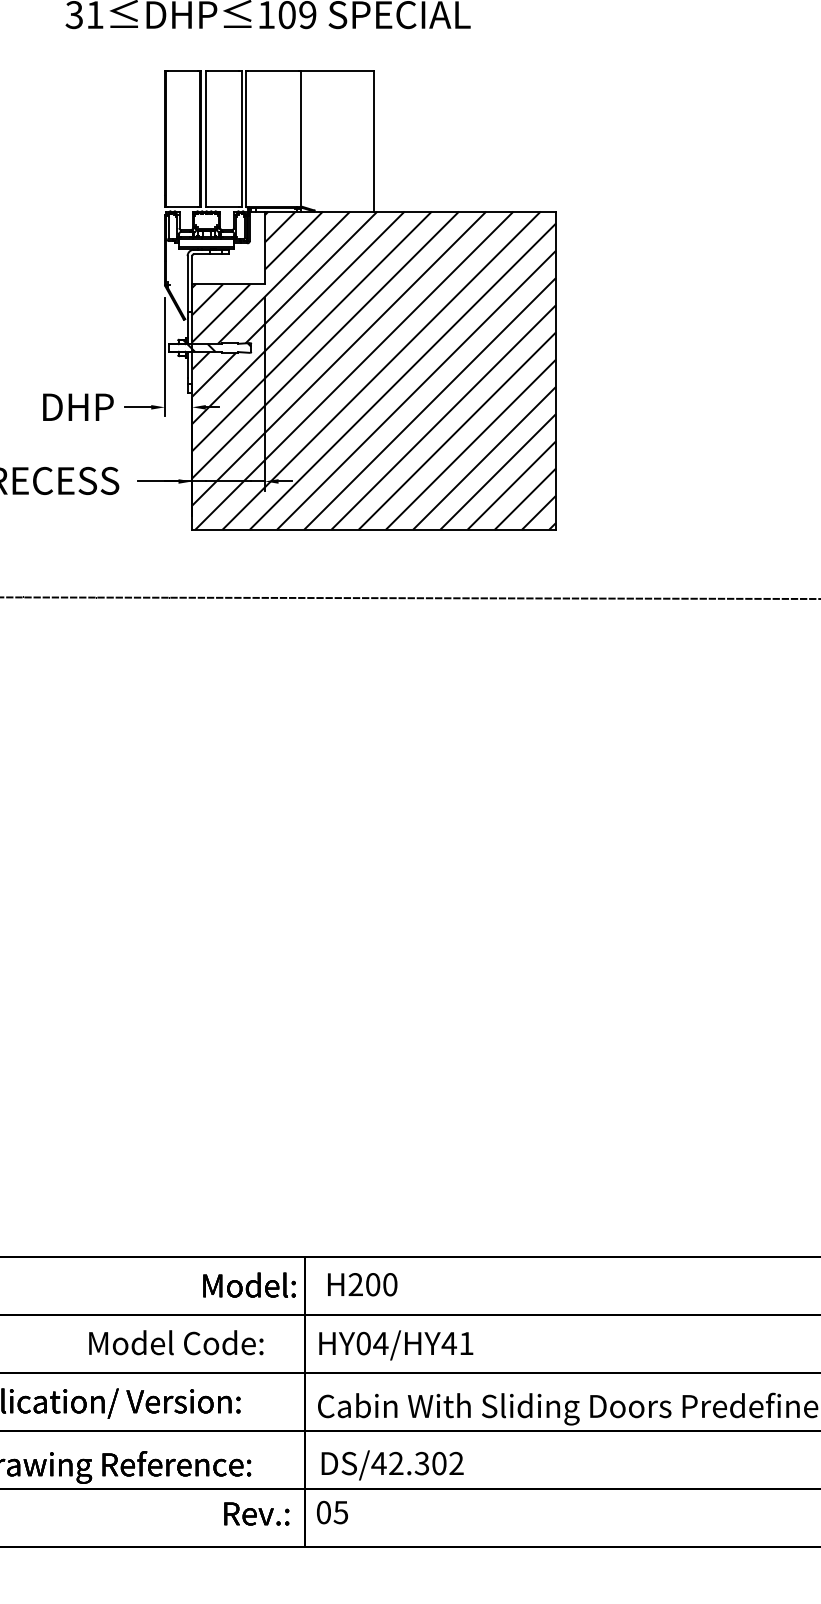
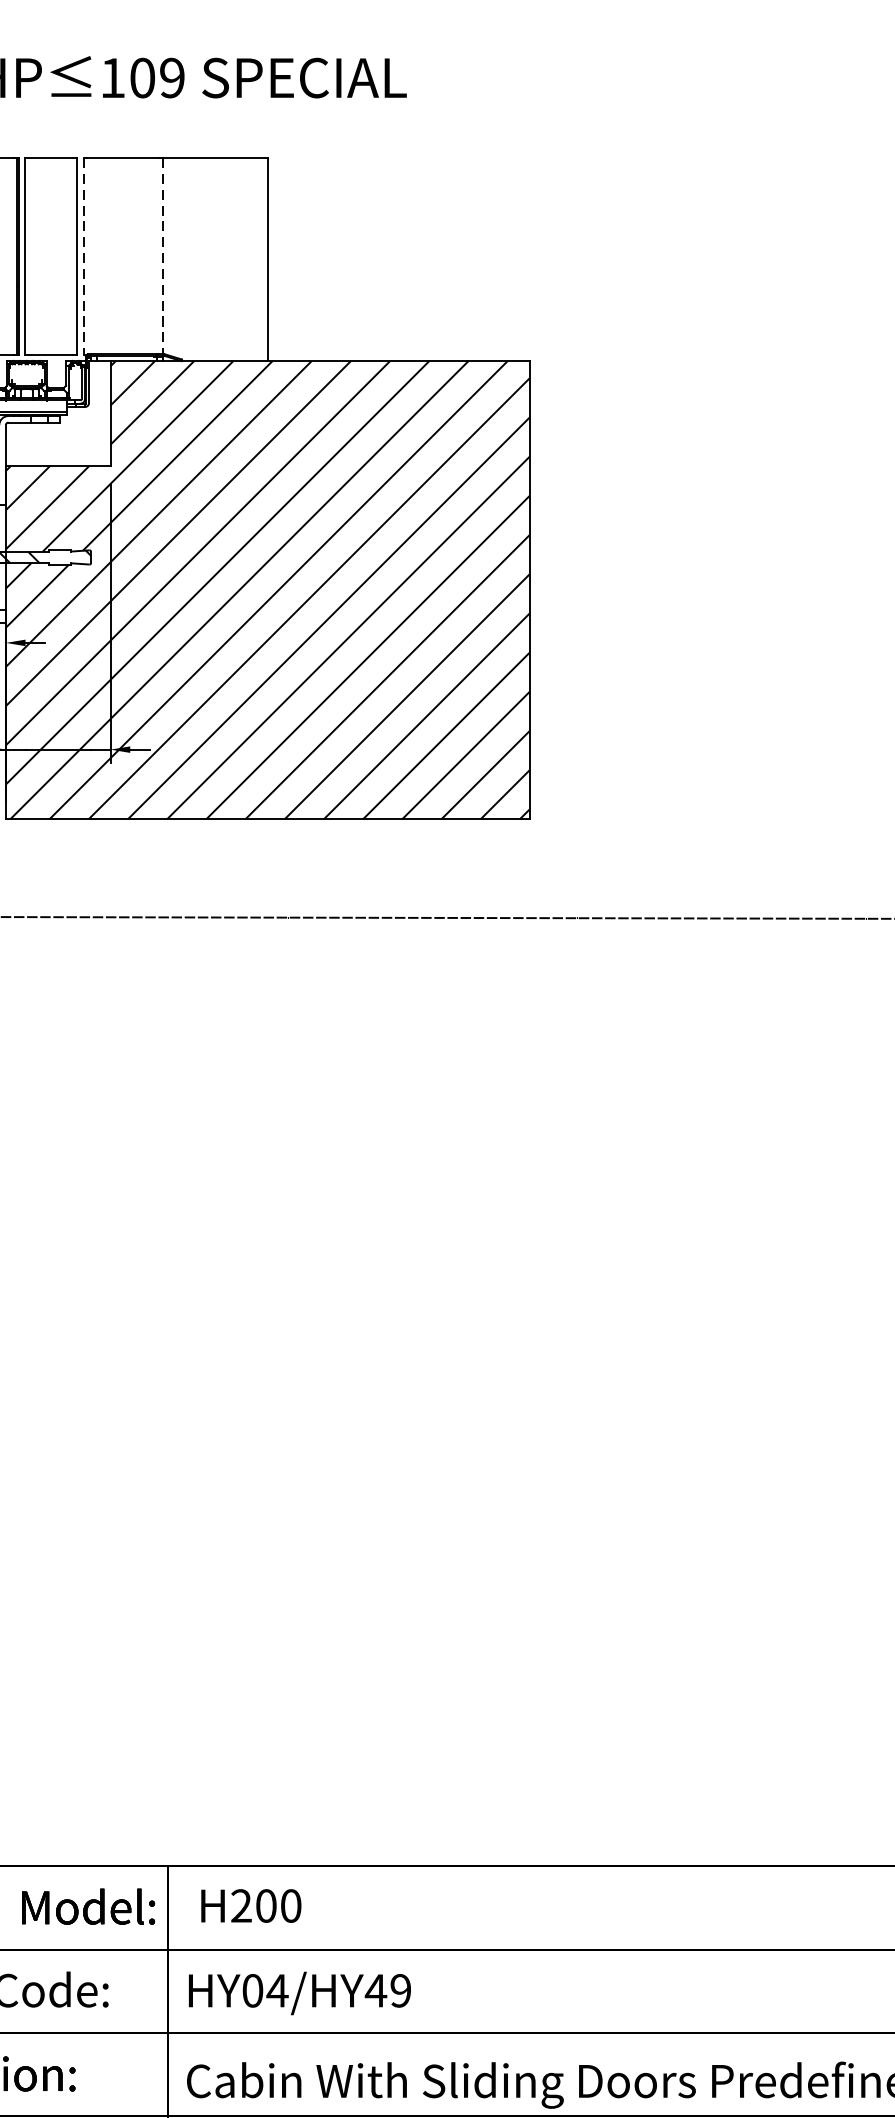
line: (246, 139) -> (84, 257), solid -> dashed
line: (301, 139) -> (163, 257), solid -> dashed
text: (466, 1343) -> (400, 1990), HY04/HY41 -> HY04/HY49

